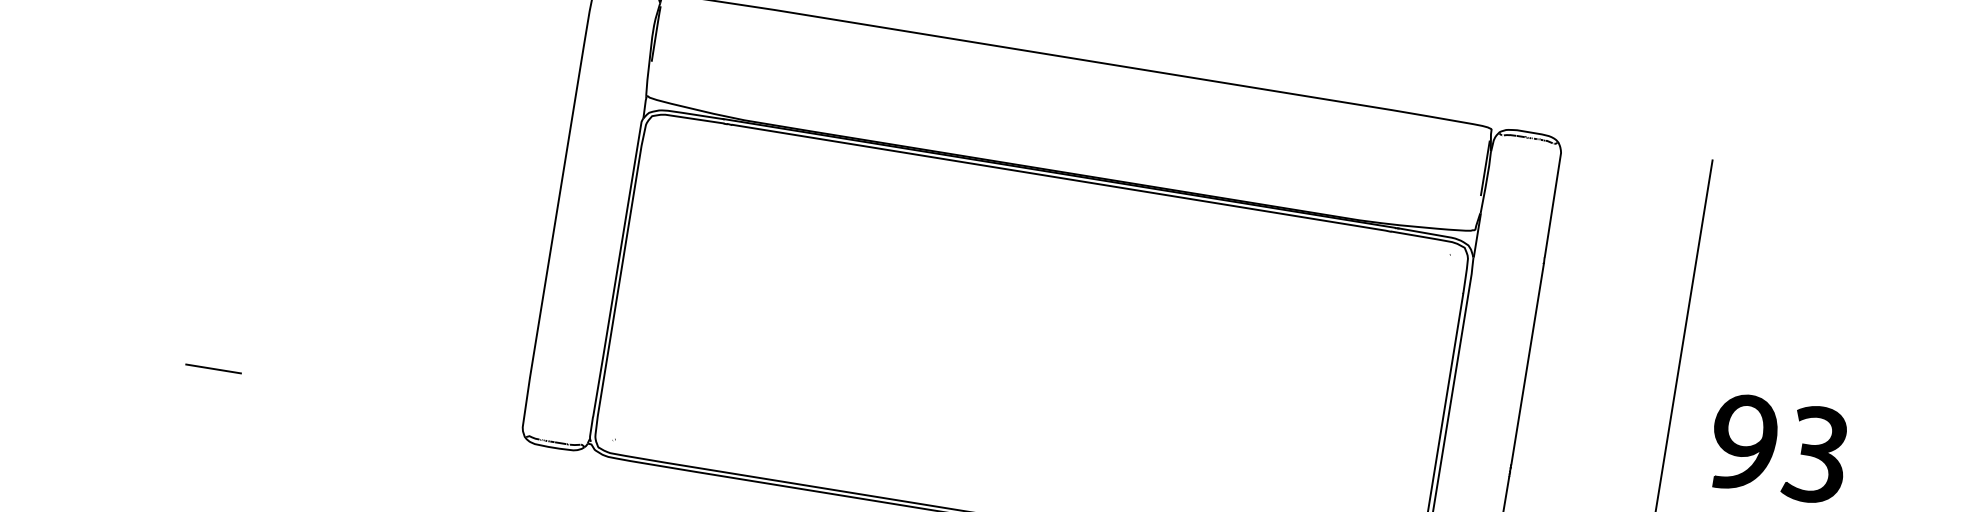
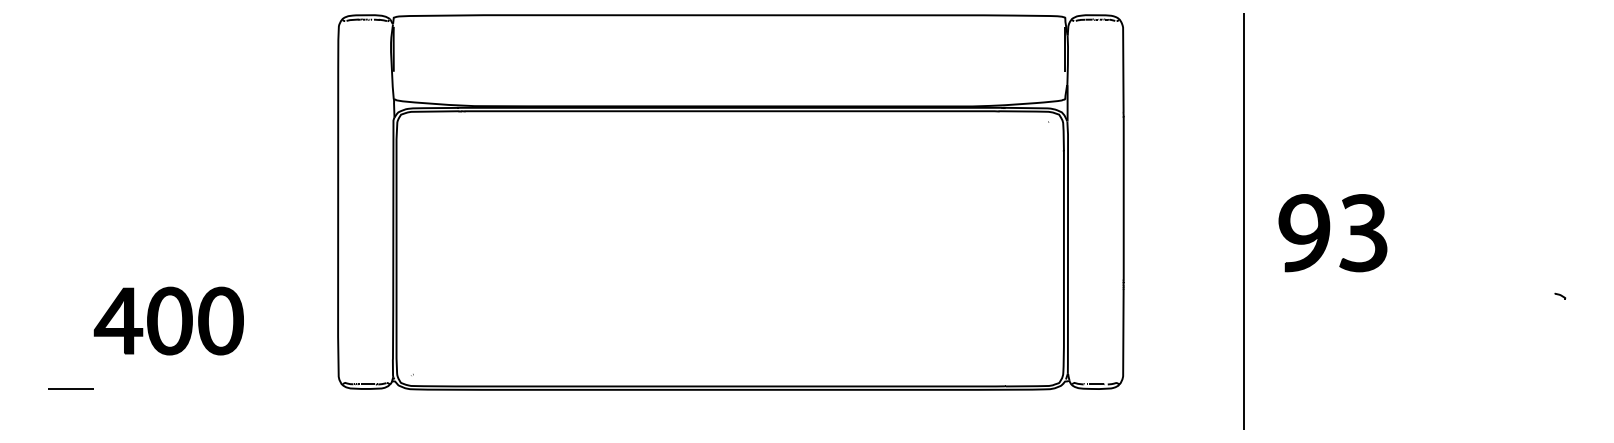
part: (323, 323) -> (168, 320), added
line: (212, 367) -> (70, 388), moved

